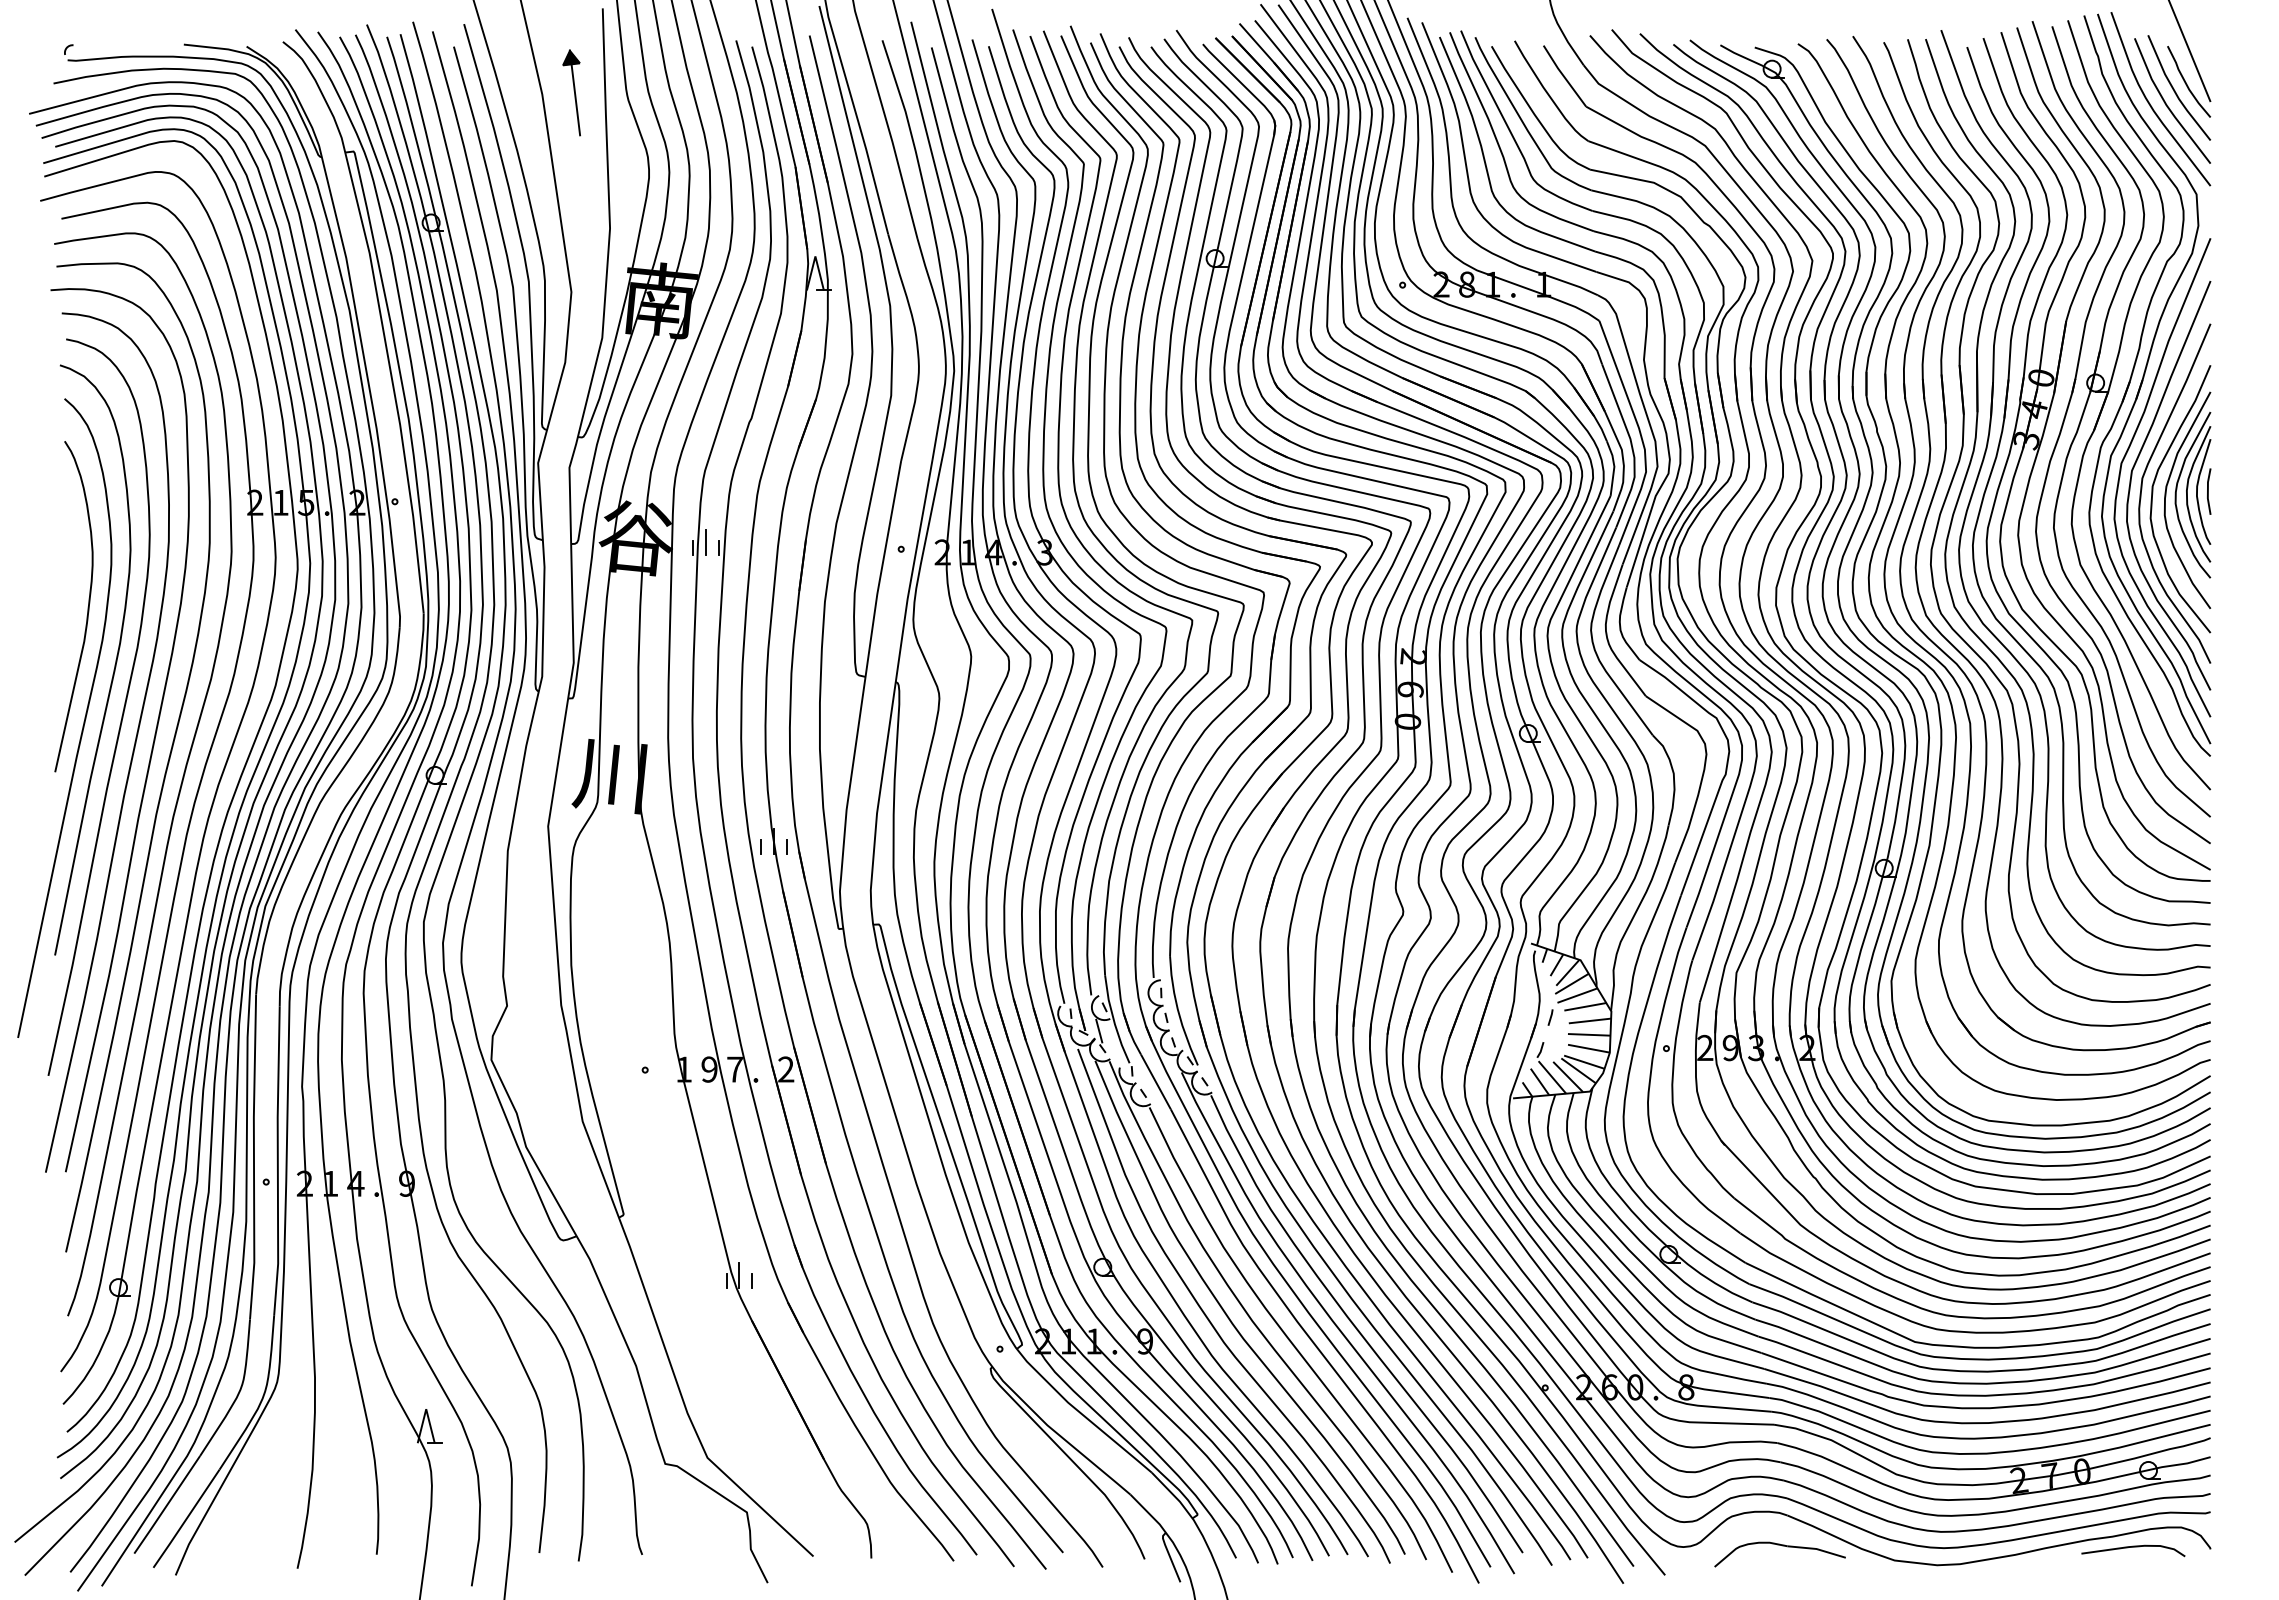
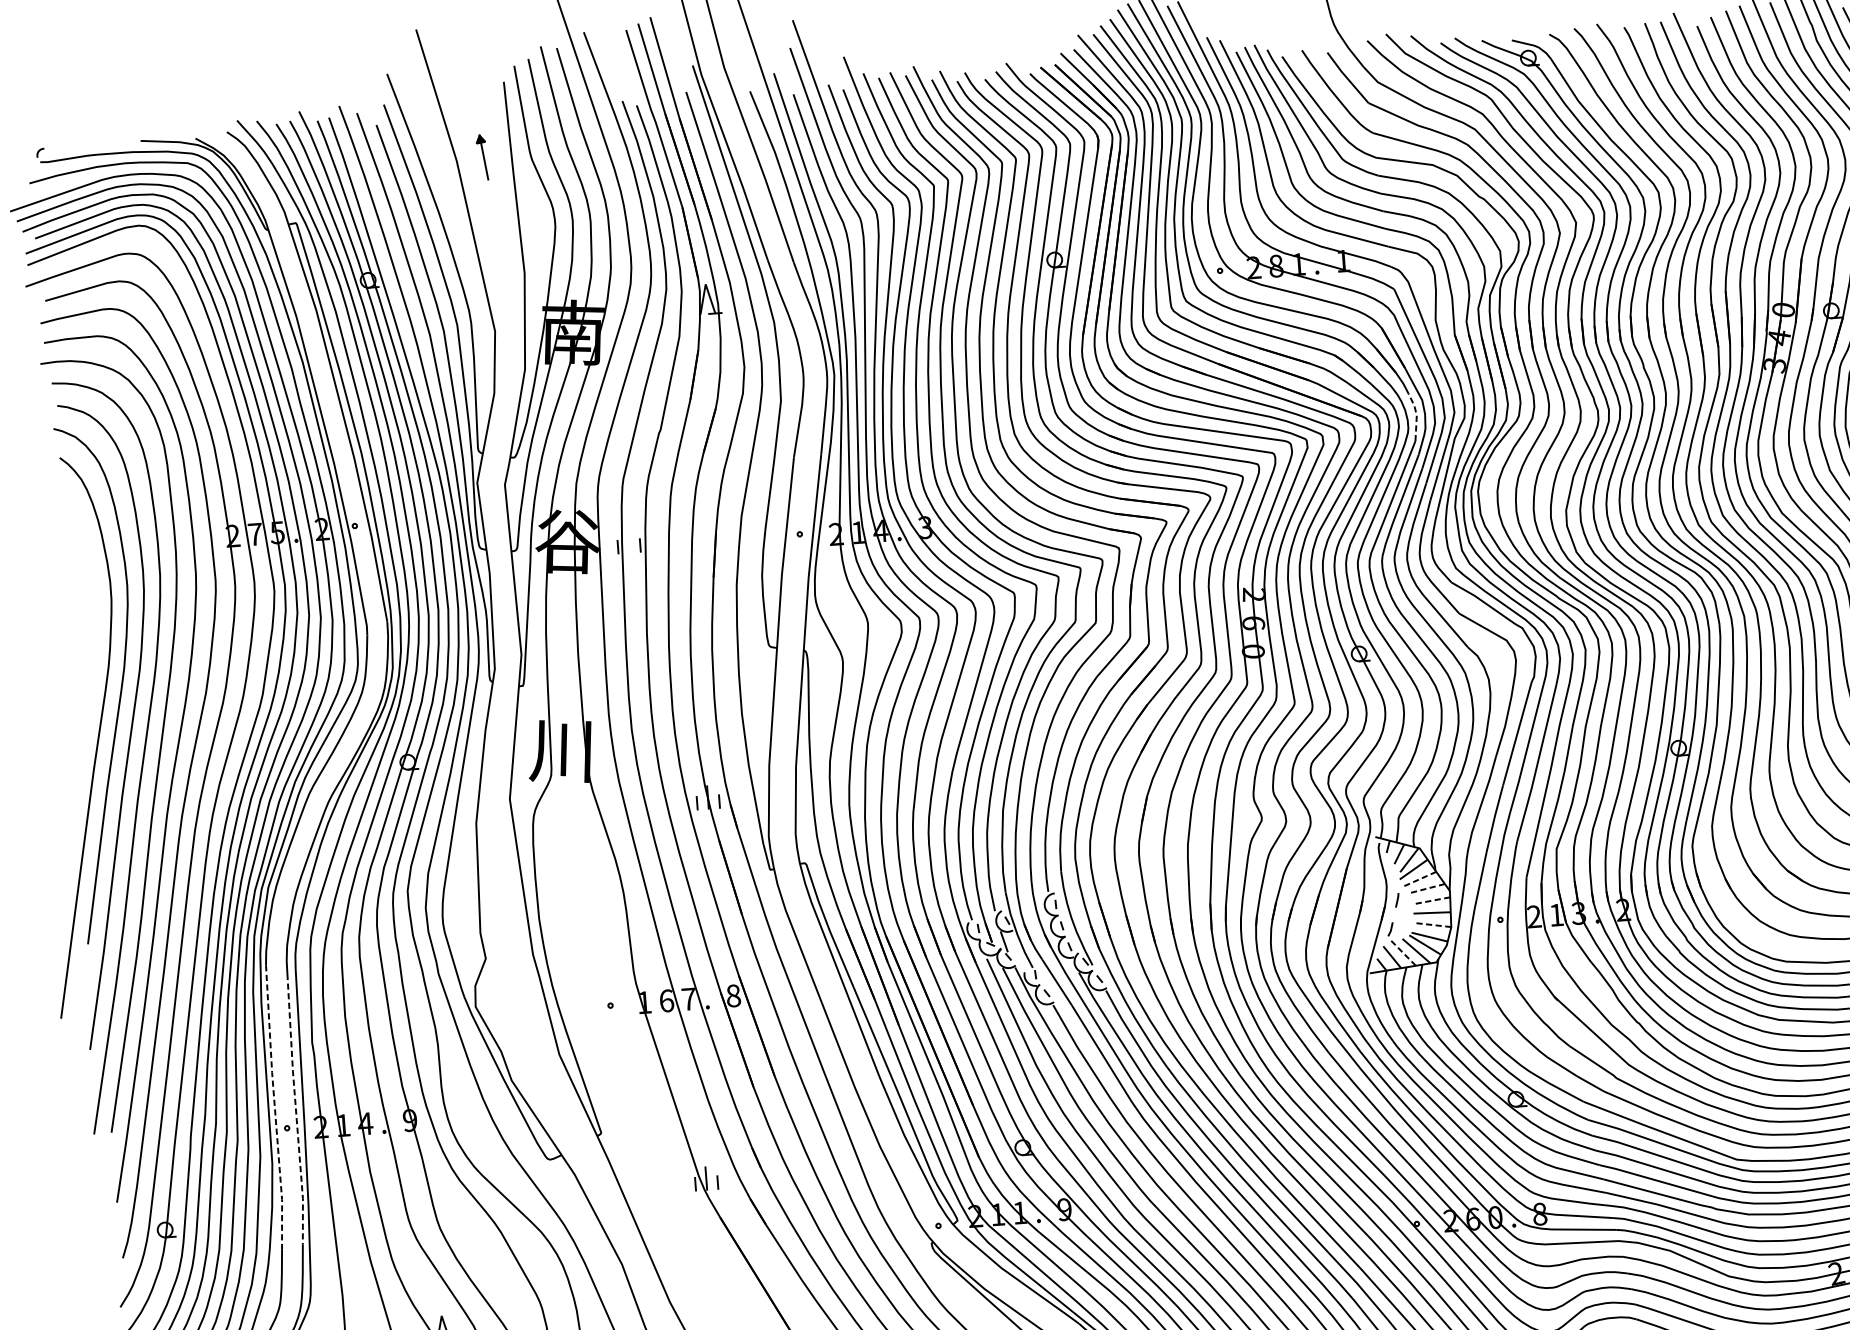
part: (571, 92) -> (482, 157), size x0.6
line: (1614, 466) -> (1416, 415), solid -> dashed
text: (280, 502) -> (255, 534), 1 -> 7
line: (705, 542) -> (628, 541), removed
curve: (87, 607) -> (93, 638), removed
line: (1577, 995) -> (1419, 879), solid -> dashed
line: (1584, 1006) -> (1426, 888), solid -> dashed
line: (1589, 1021) -> (1431, 901), solid -> dashed
text: (1730, 1047) -> (1556, 914), 9 -> 1
line: (1588, 1048) -> (1432, 924), solid -> dashed
text: (709, 1069) -> (666, 1000), 9 -> 6
text: (786, 1069) -> (733, 995), 2 -> 8
line: (1552, 1077) -> (1402, 952), solid -> dashed
line: (253, 1157) -> (274, 1107), solid -> dashed
line: (277, 1161) -> (295, 1109), solid -> dashed

